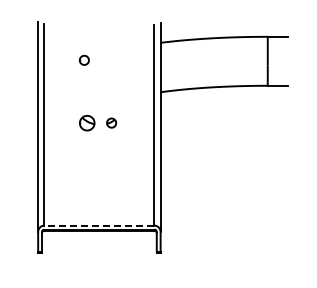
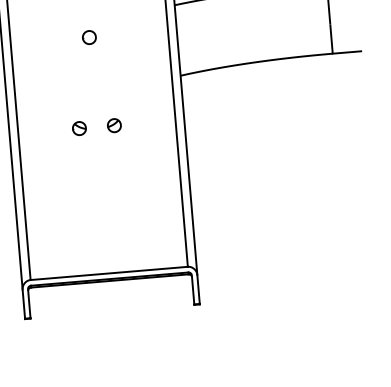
part: (83, 59) -> (88, 36), moved
part: (86, 122) -> (78, 127), size x0.62
line: (98, 225) -> (107, 273), dashed -> solid

